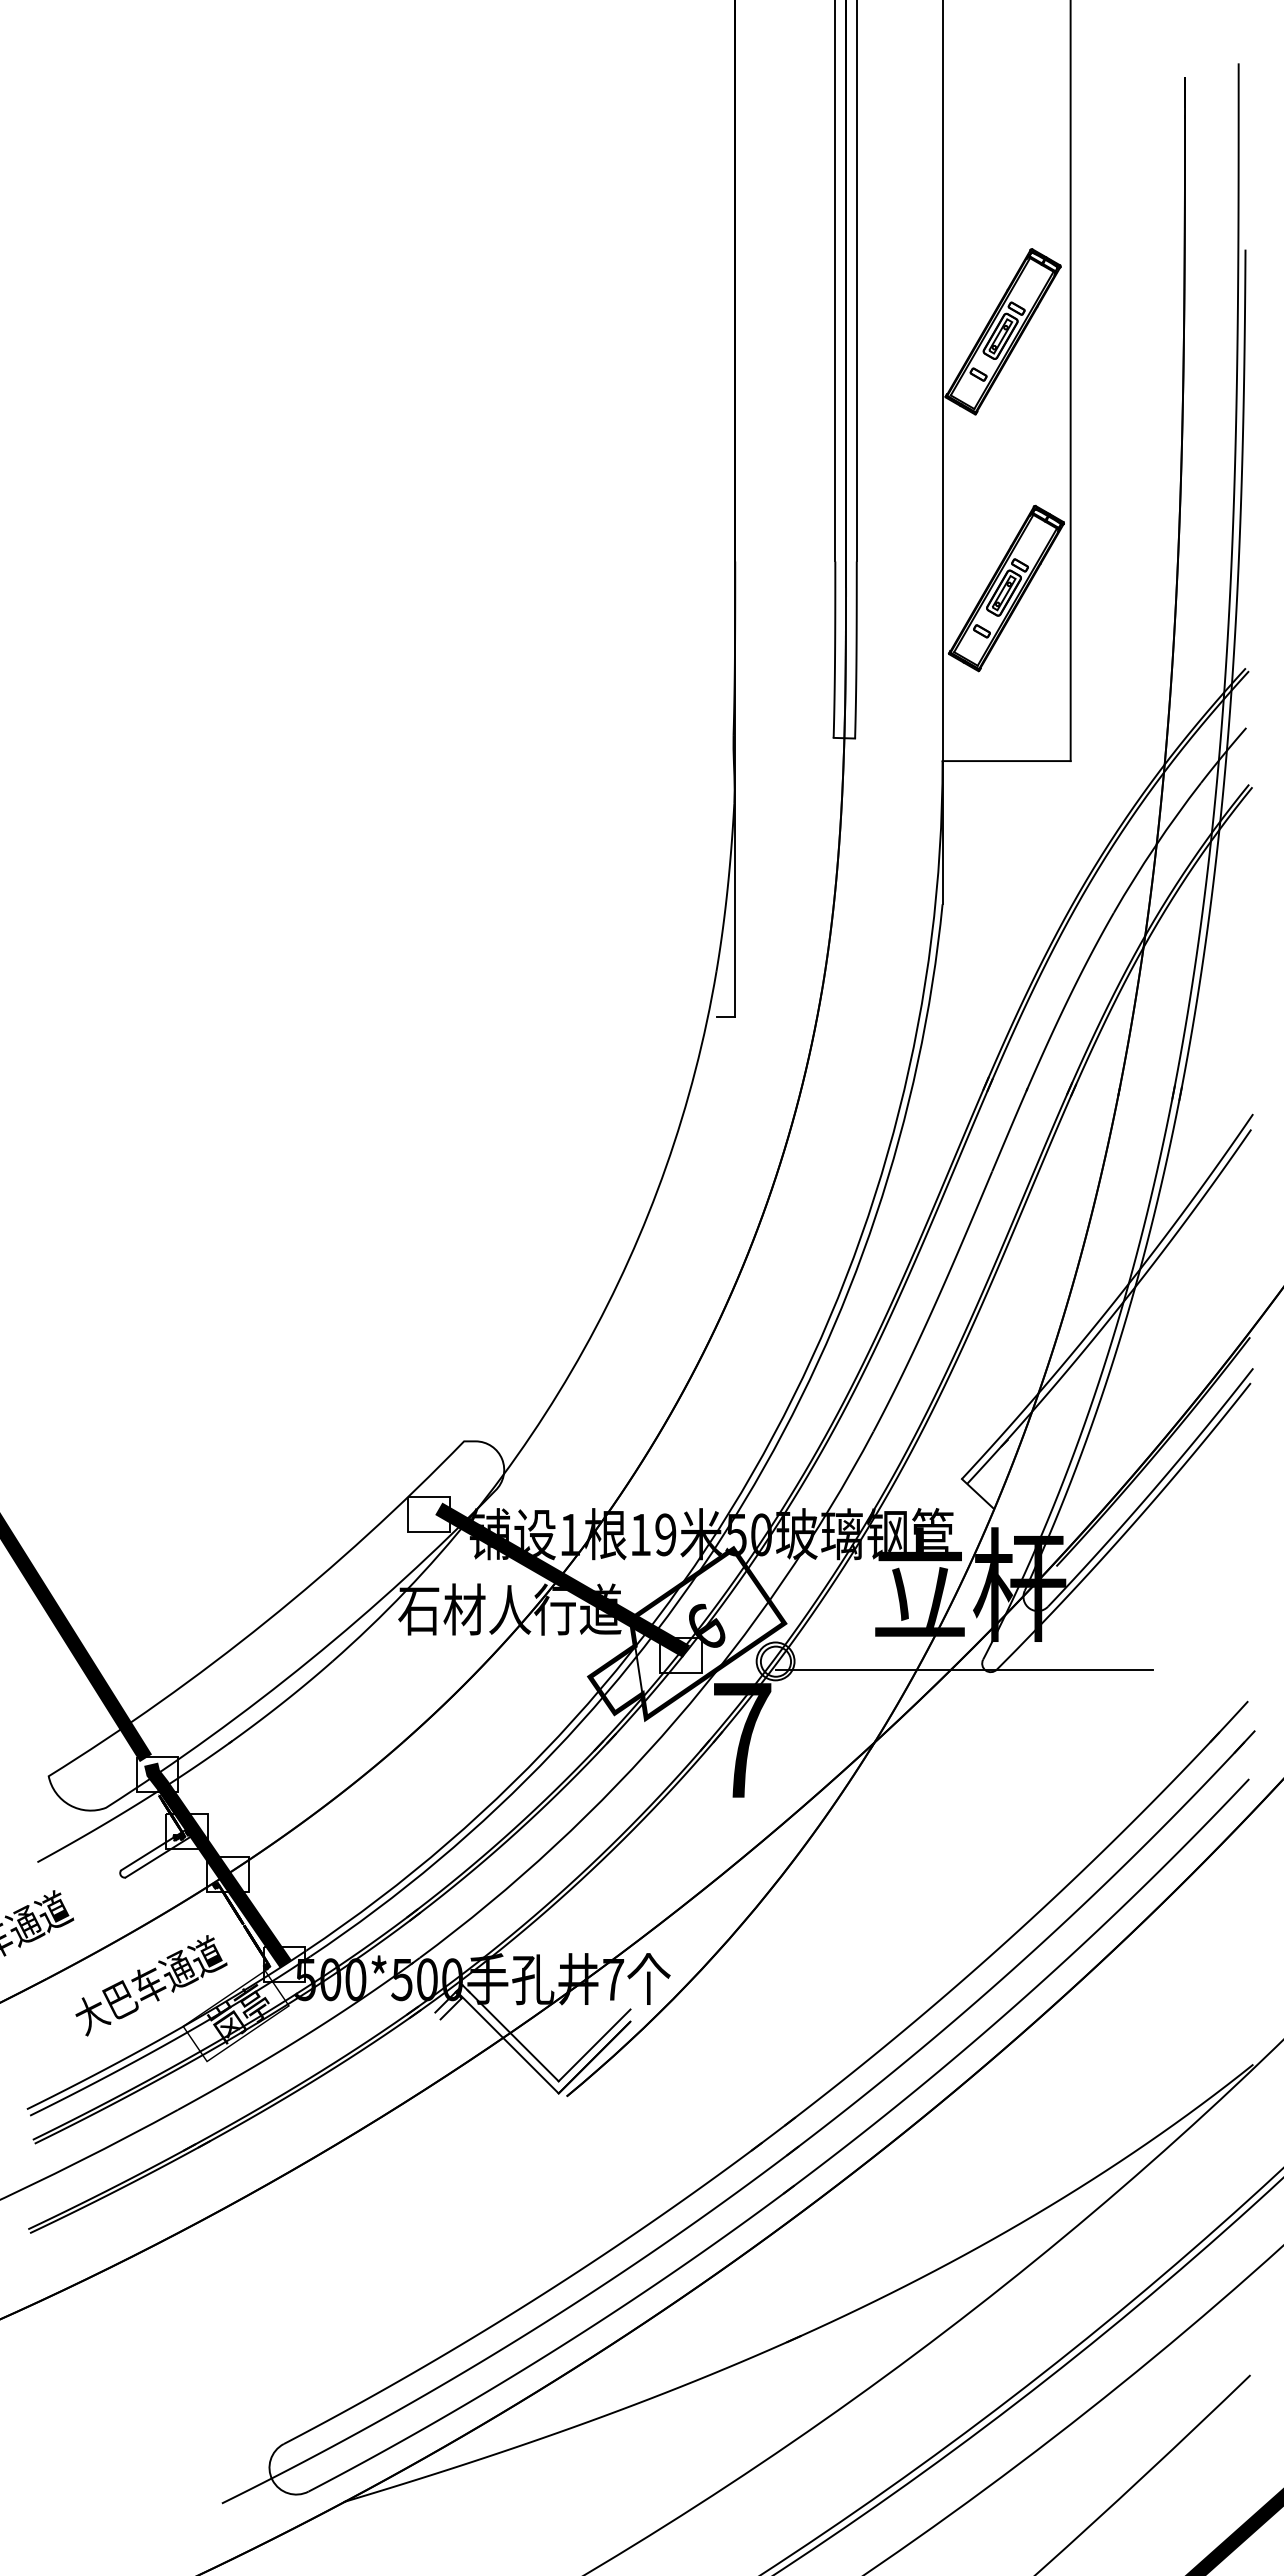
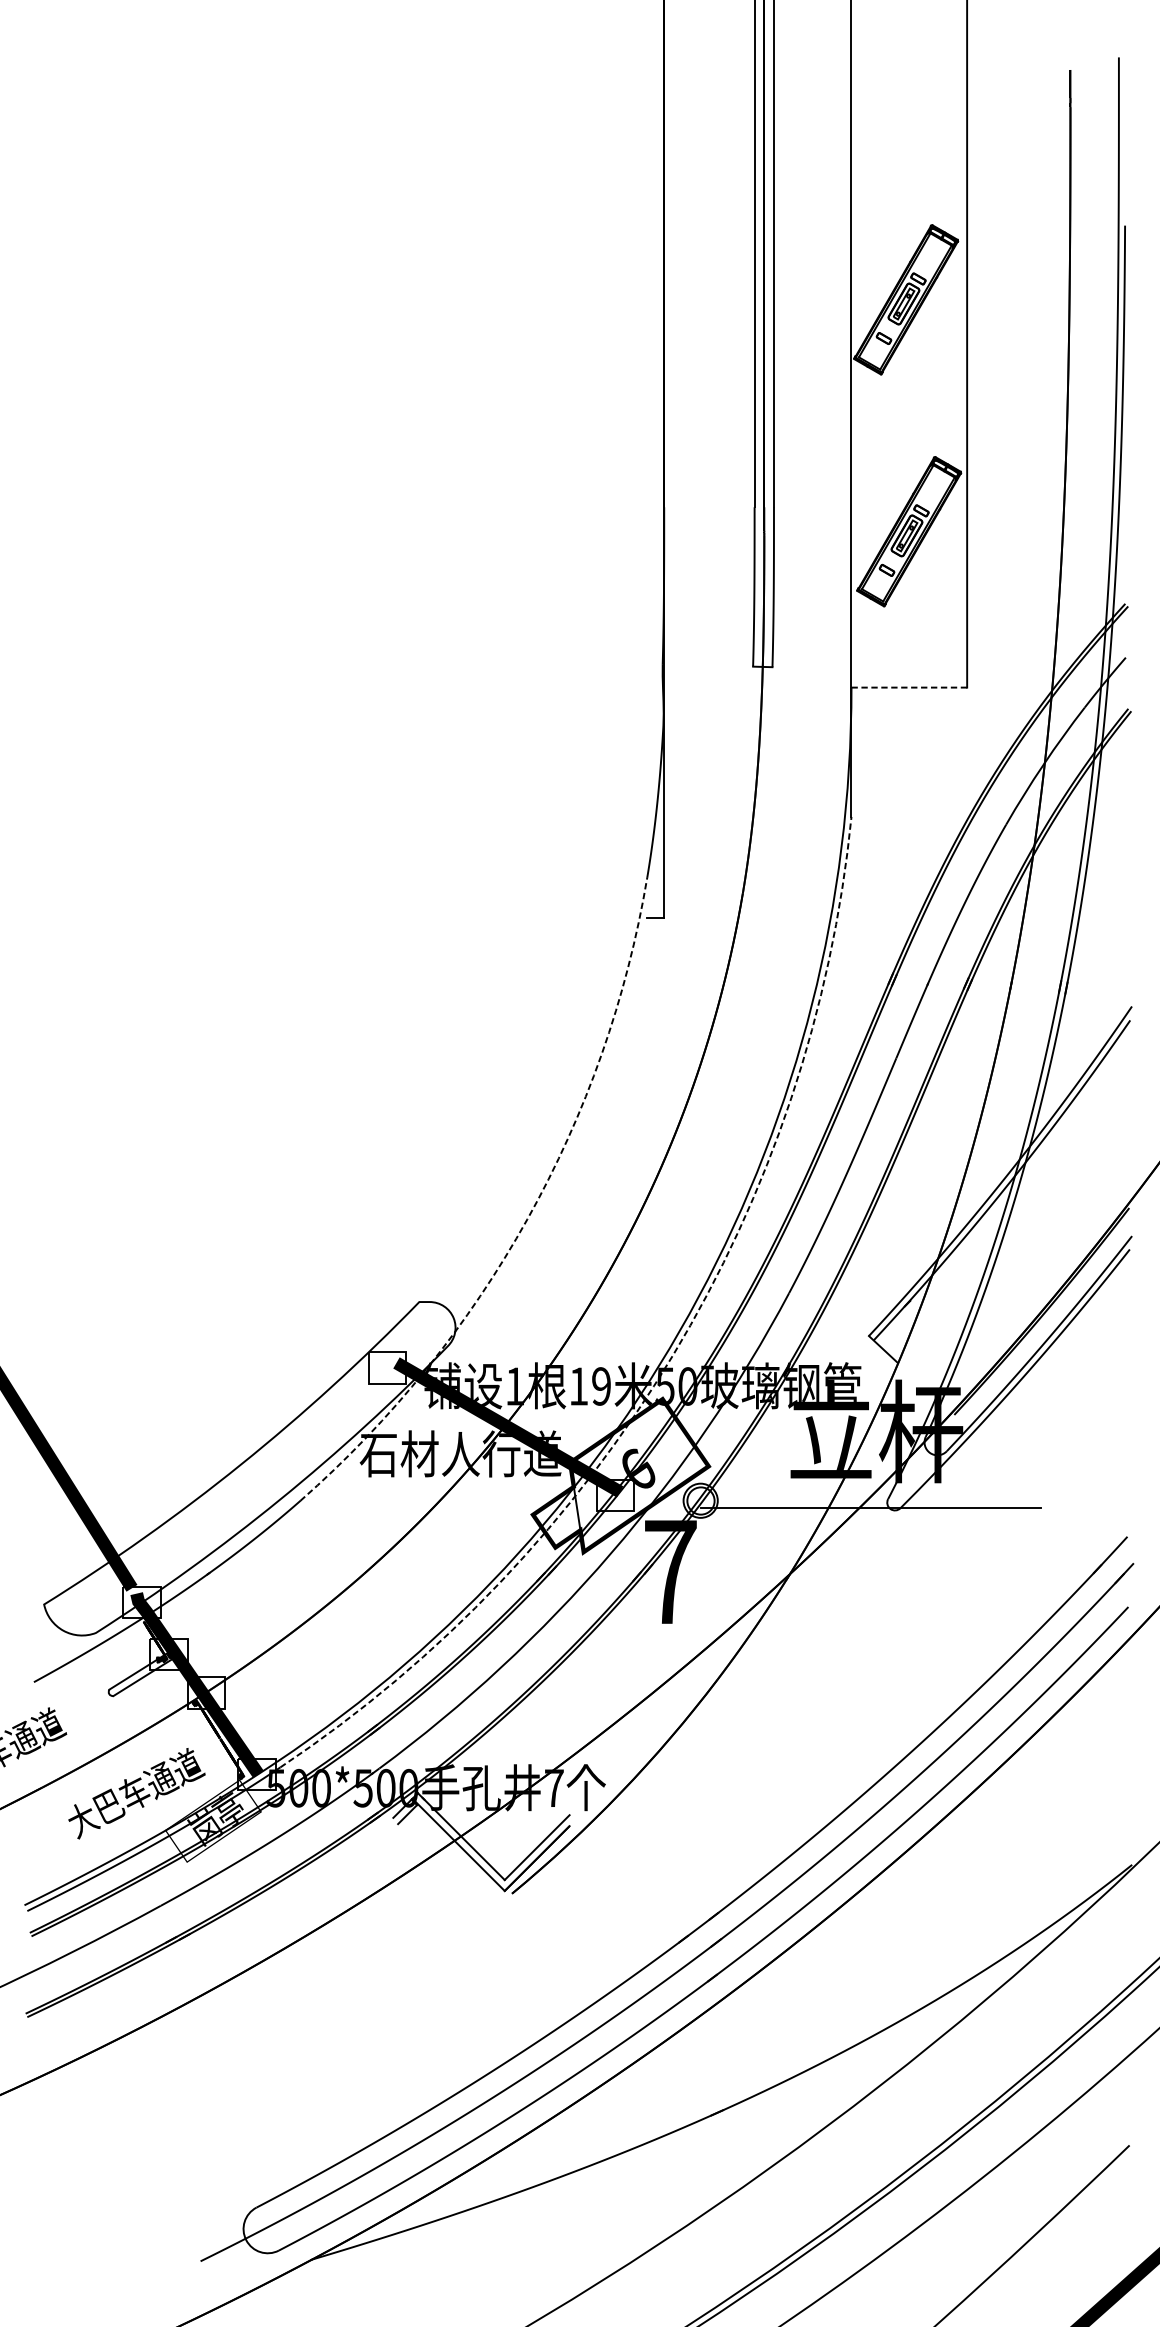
line: (1007, 761) -> (910, 687), solid -> dashed
arc: (583, 1349) -> (527, 1219), solid -> dashed
arc: (744, 1501) -> (672, 1356), solid -> dashed

